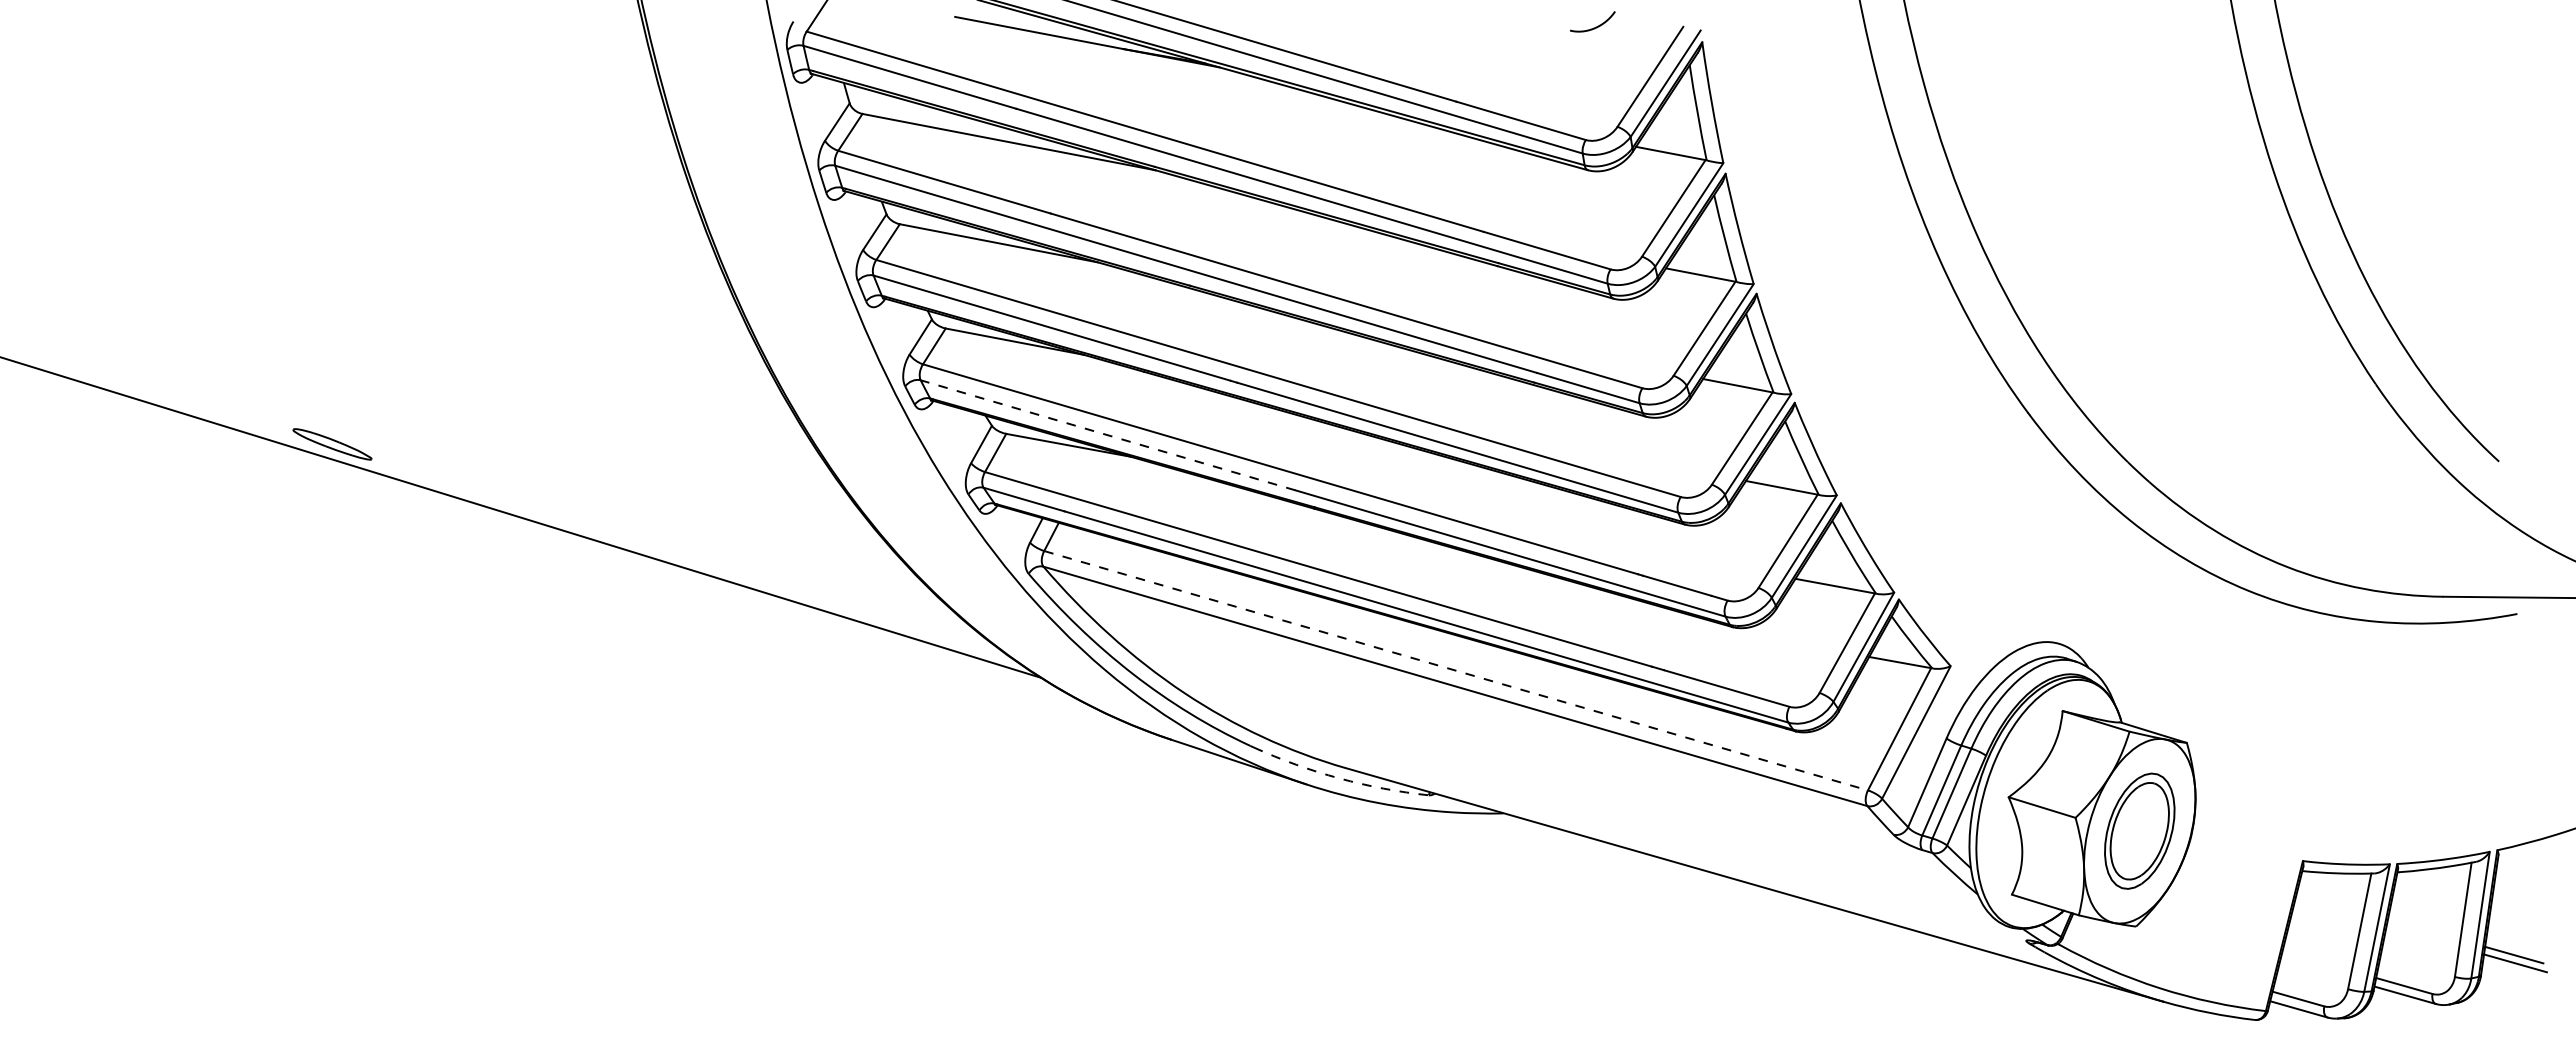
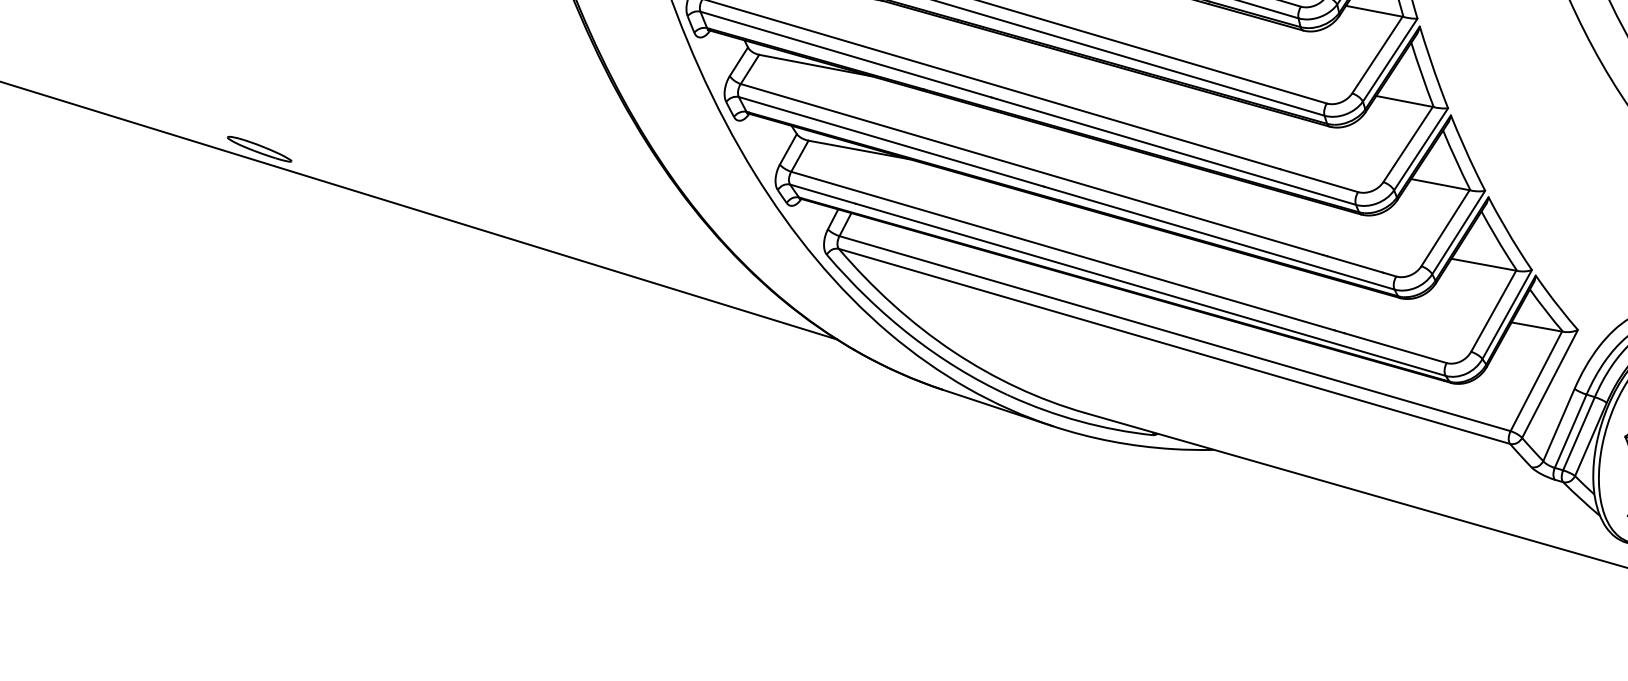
line: (1107, 435) -> (891, 142), dashed -> solid
line: (1456, 670) -> (1175, 333), dashed -> solid
arc: (1339, 778) -> (1080, 421), dashed -> solid

